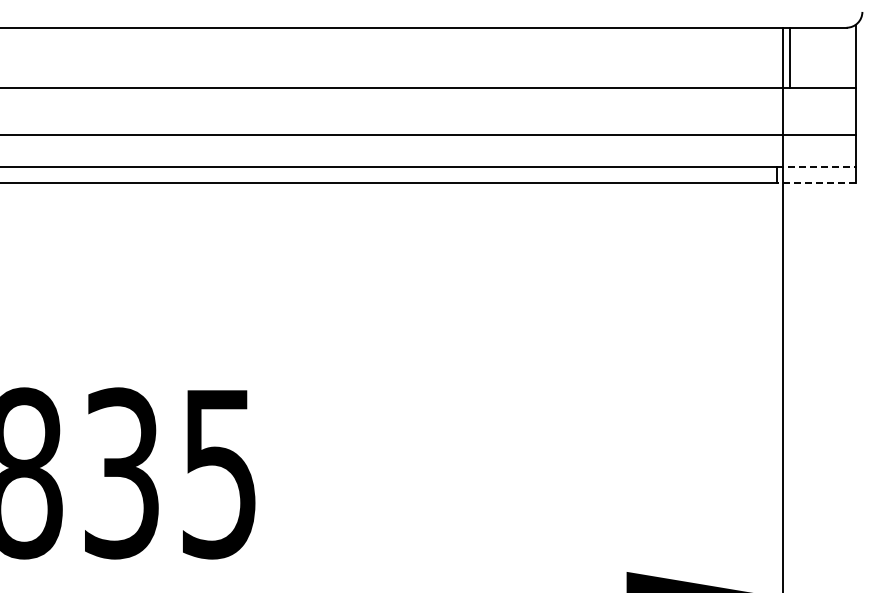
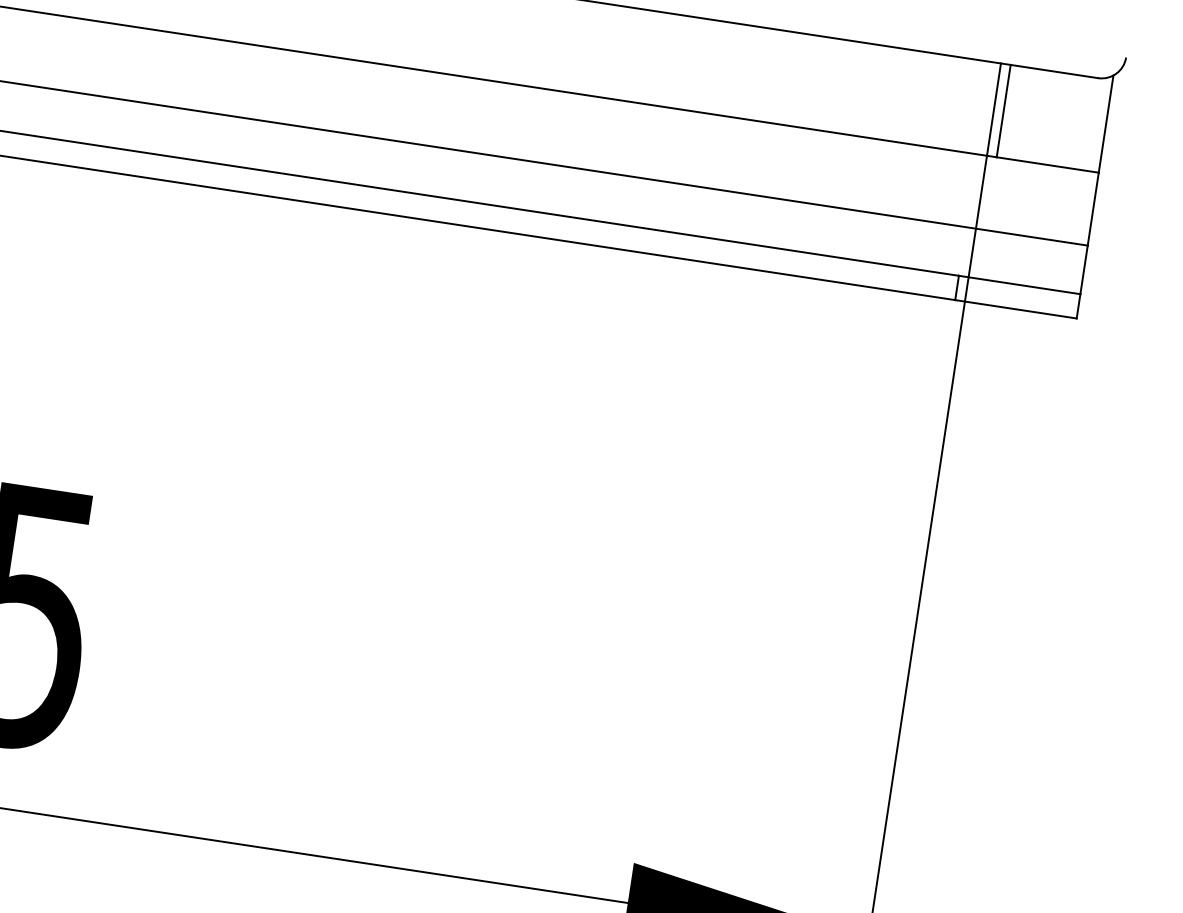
line: (816, 166) -> (1019, 284), dashed -> solid
line: (816, 182) -> (1015, 308), dashed -> solid

